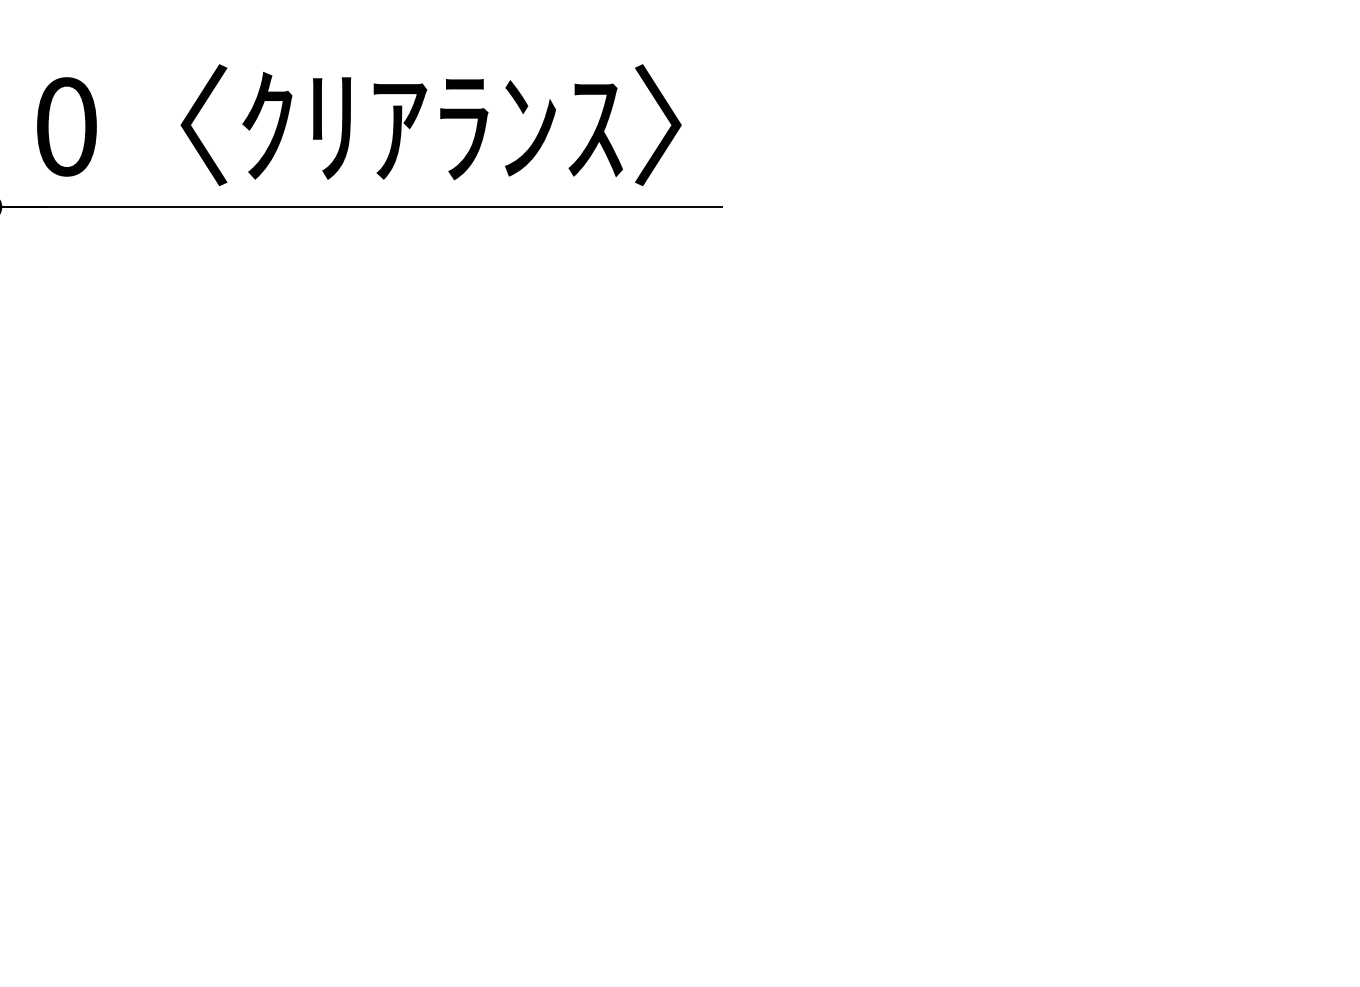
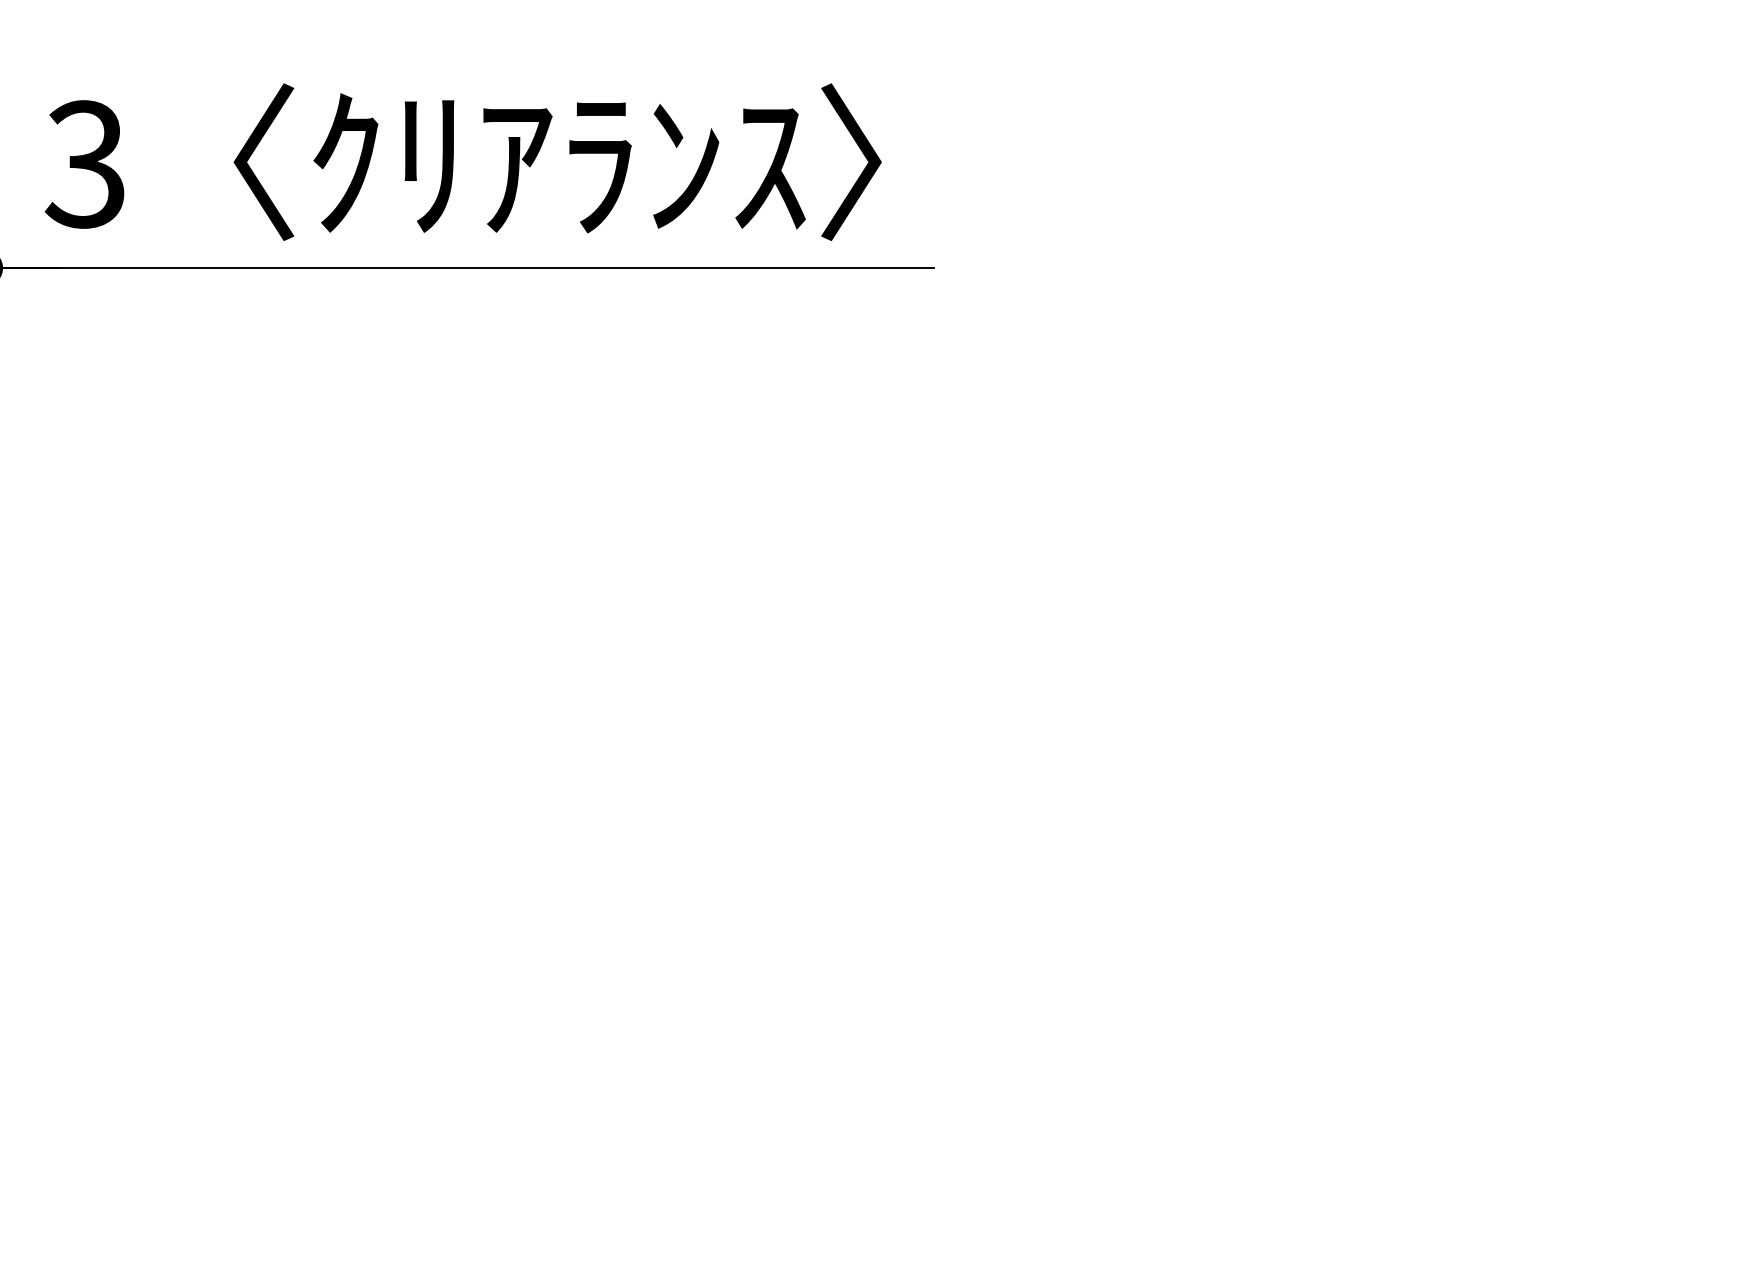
text: (65, 126) -> (84, 164), 0 -> 3

